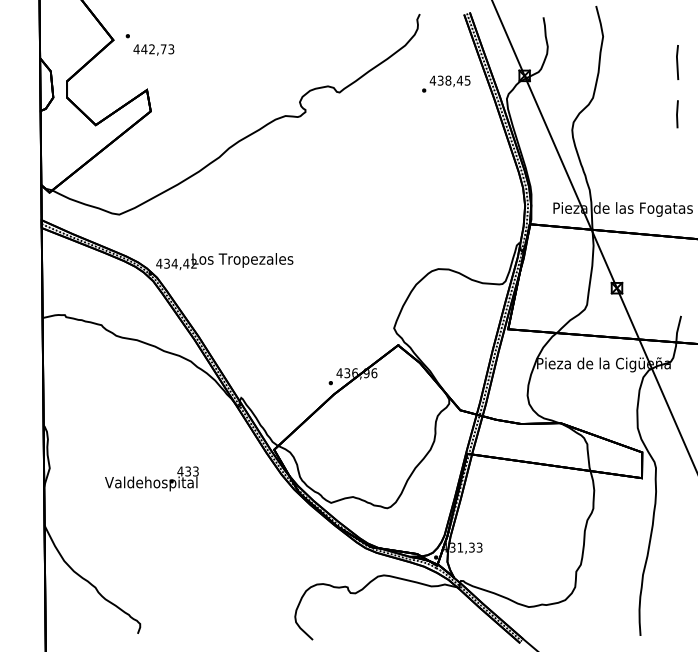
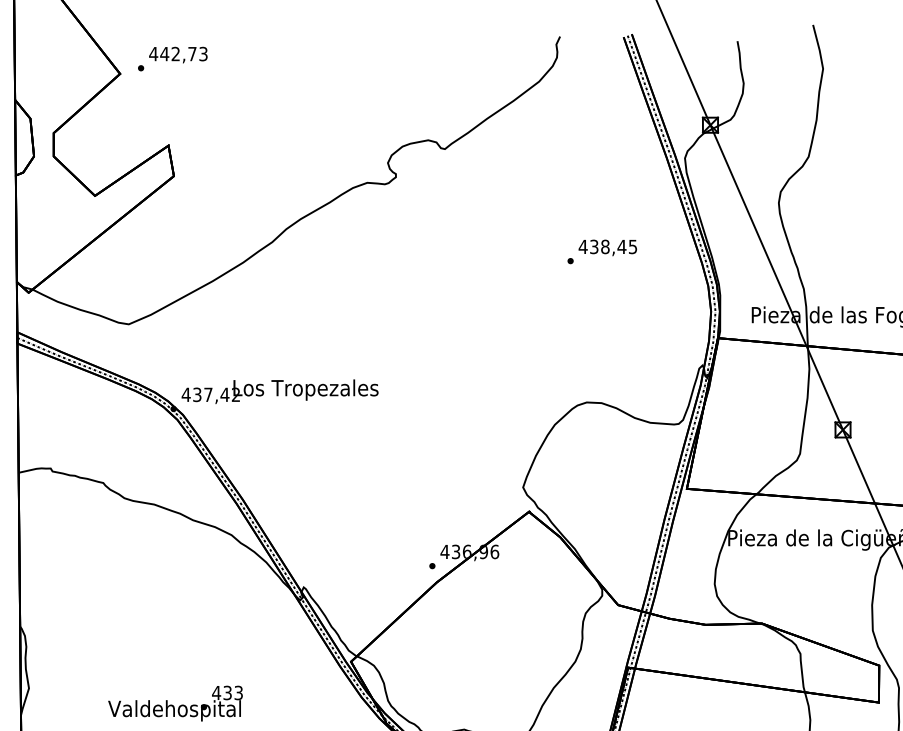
text: (153, 49) -> (177, 54), moved
text: (446, 83) -> (602, 250), moved
text: (174, 263) -> (207, 394), 434,42 -> 437,42

